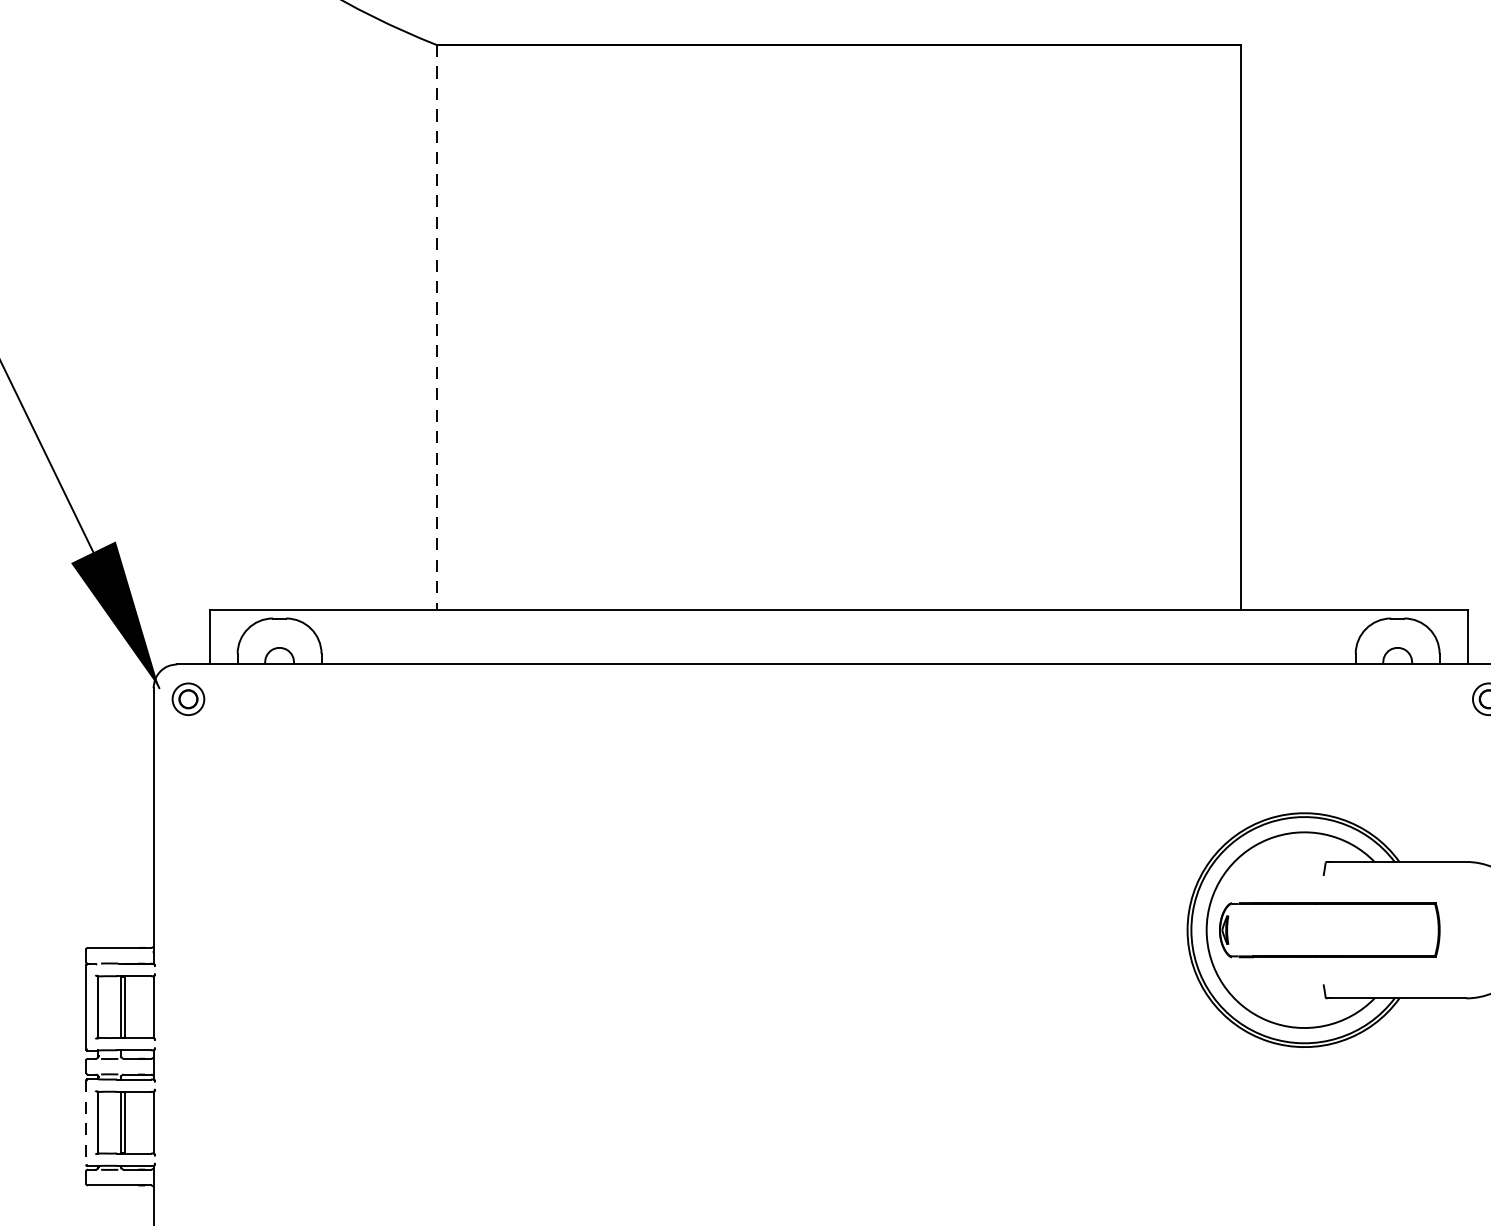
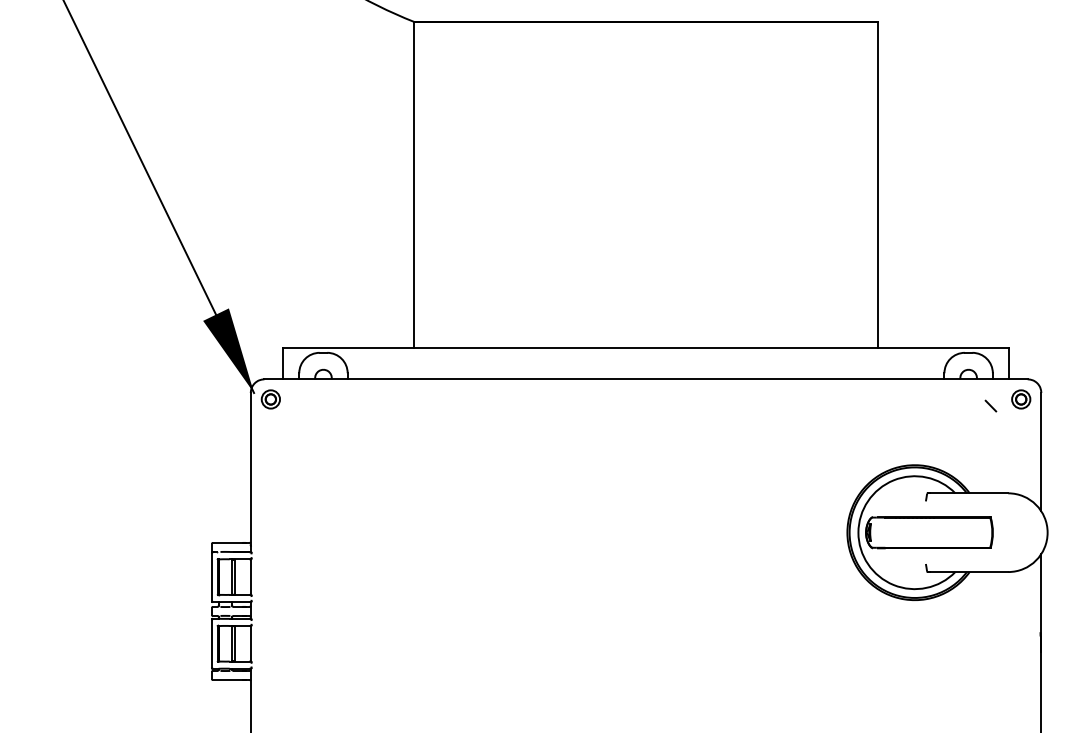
line: (437, 326) -> (414, 184), dashed -> solid
line: (1435, 709) -> (990, 405), added
line: (87, 1122) -> (212, 643), dashed -> solid

